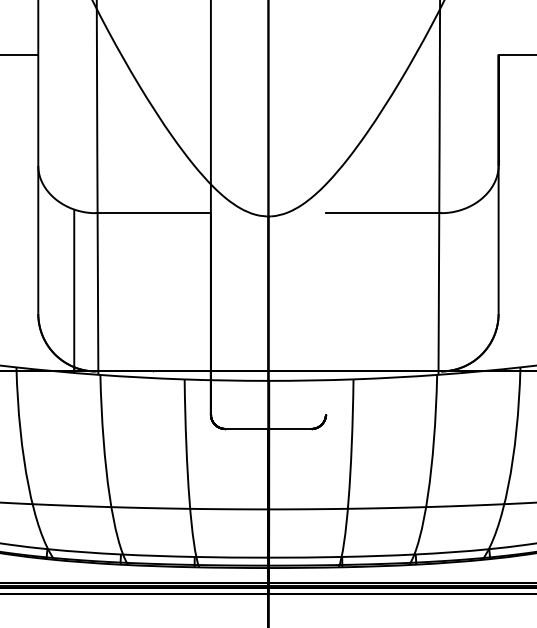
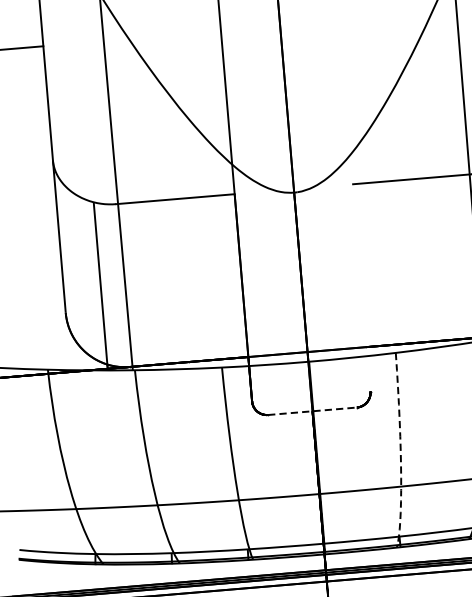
line: (268, 428) -> (312, 410), solid -> dashed
arc: (349, 481) -> (400, 458), solid -> dashed

